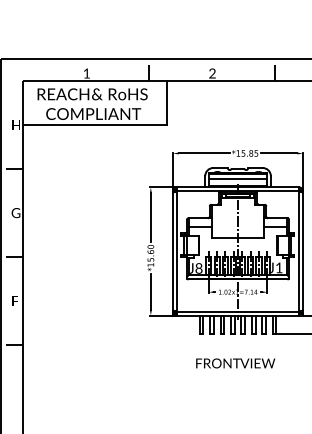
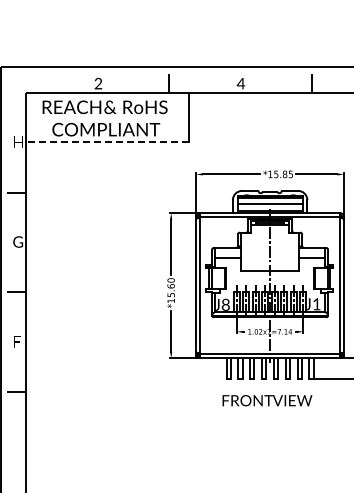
text: (86, 73) -> (98, 83), 1 -> 2
text: (211, 73) -> (240, 83), 2 -> 4
line: (94, 125) -> (107, 142), solid -> dashed
text: (235, 363) -> (267, 400), moved

